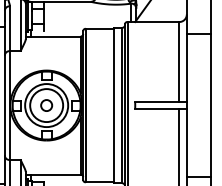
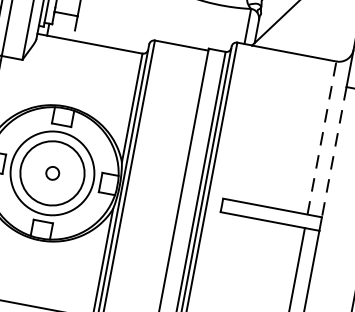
line: (179, 61) -> (322, 137), solid -> dashed
line: (186, 68) -> (333, 153), solid -> dashed
circle: (46, 105) -> (52, 173), size x0.6

